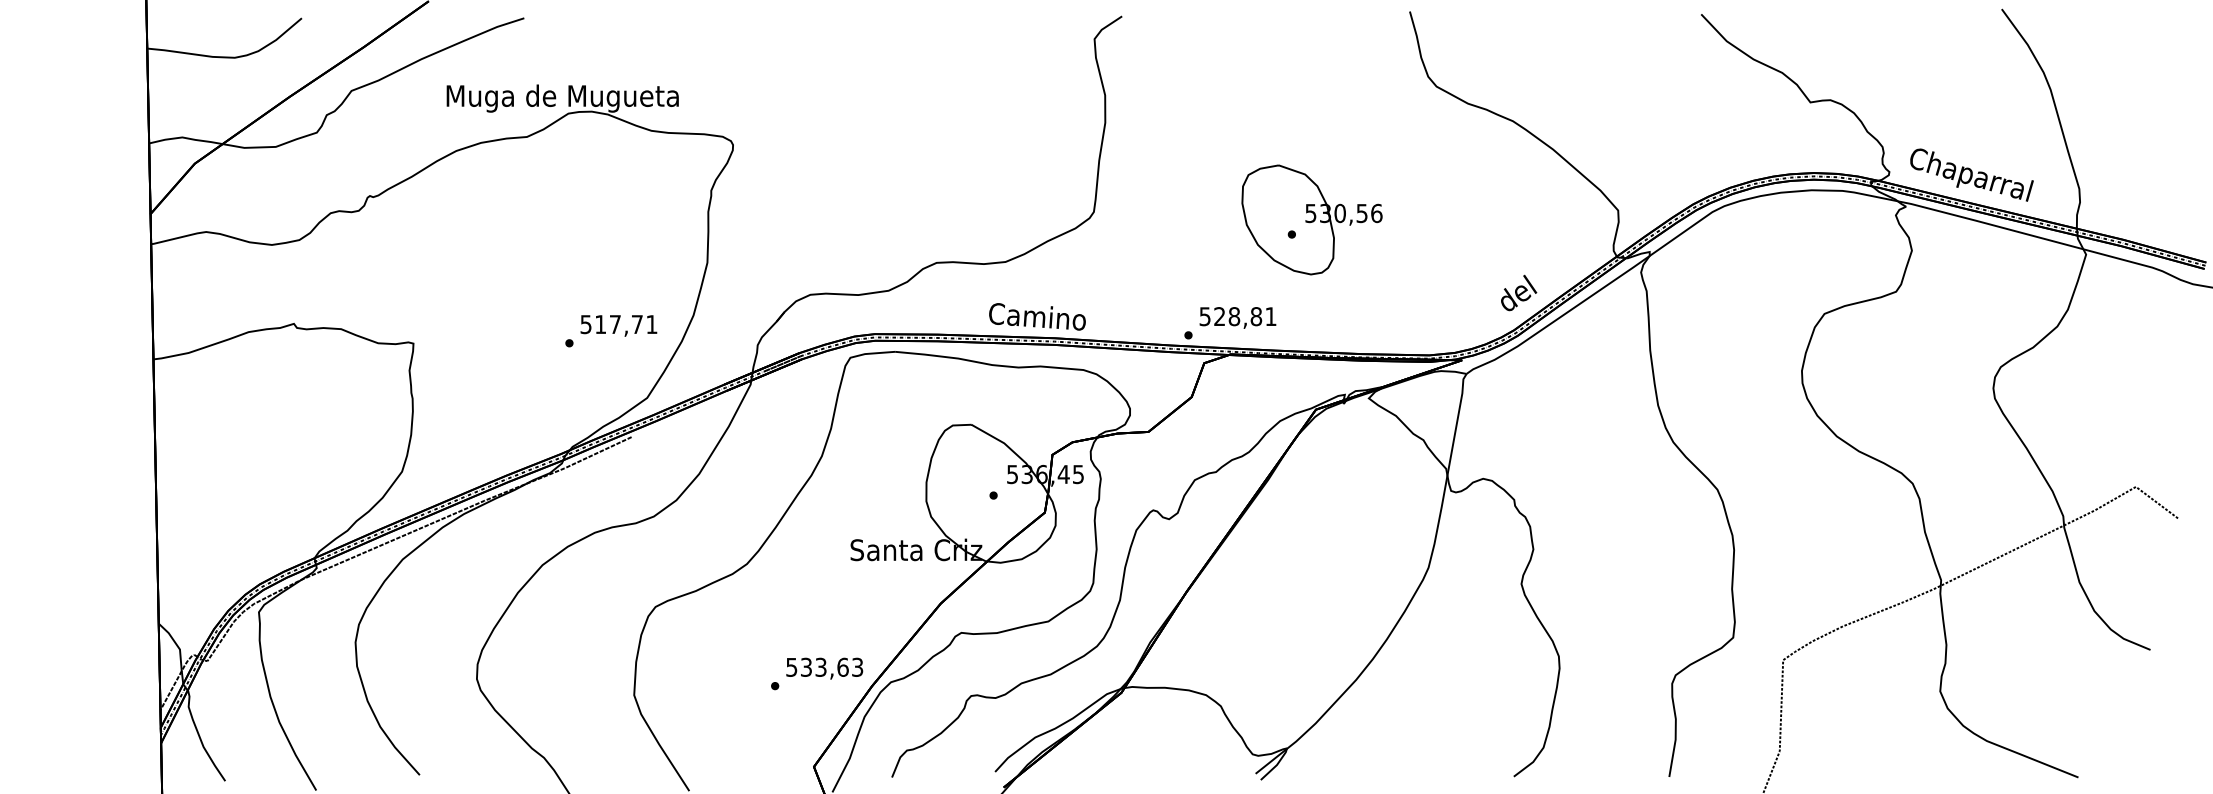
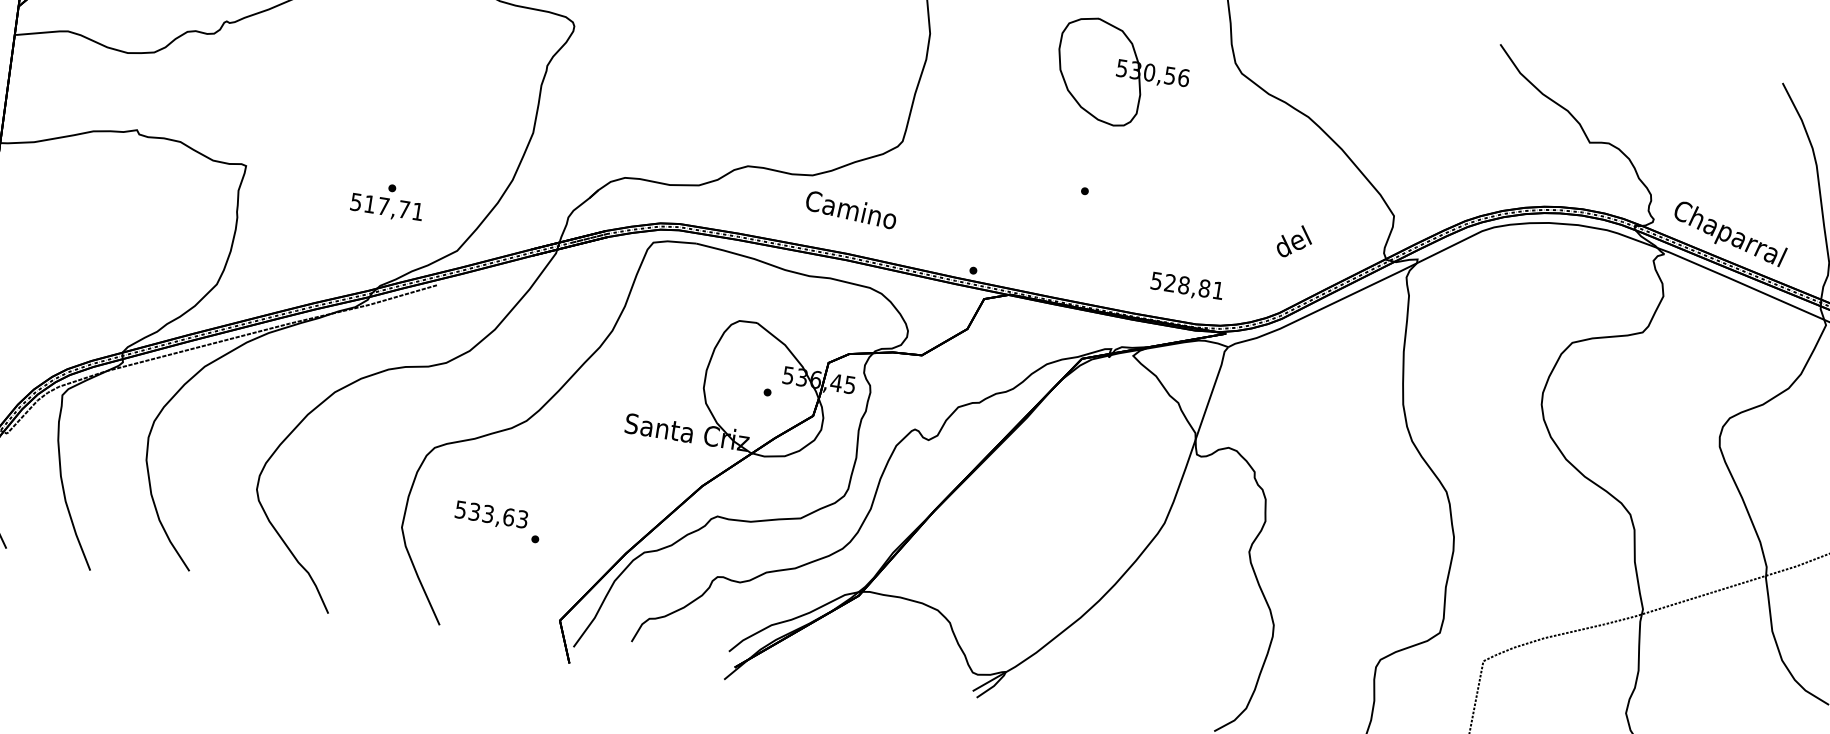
part: (1311, 219) -> (1121, 74), moved
text: (1519, 292) -> (1295, 241), moved
text: (1037, 316) -> (851, 209), moved
text: (1237, 317) -> (1186, 286), moved
text: (618, 325) -> (386, 207), moved
text: (824, 668) -> (491, 515), moved

